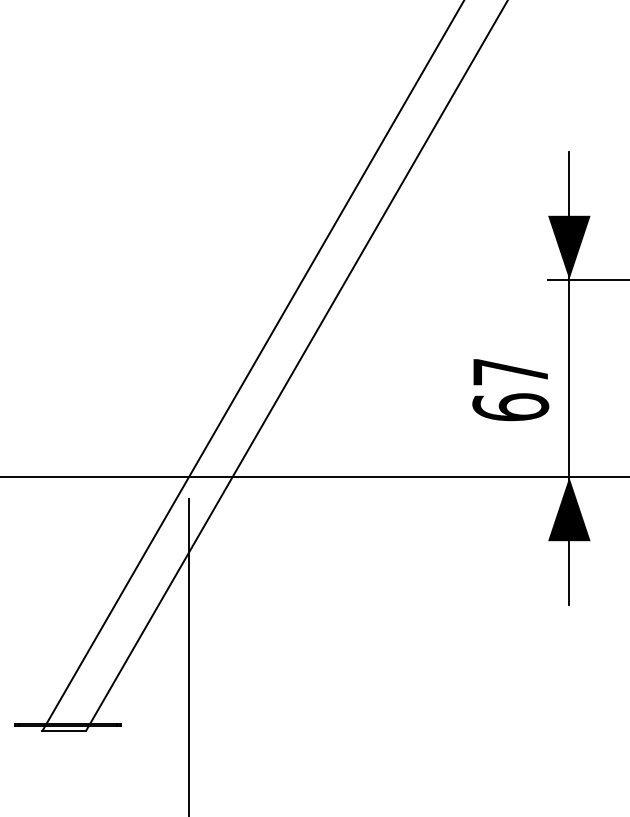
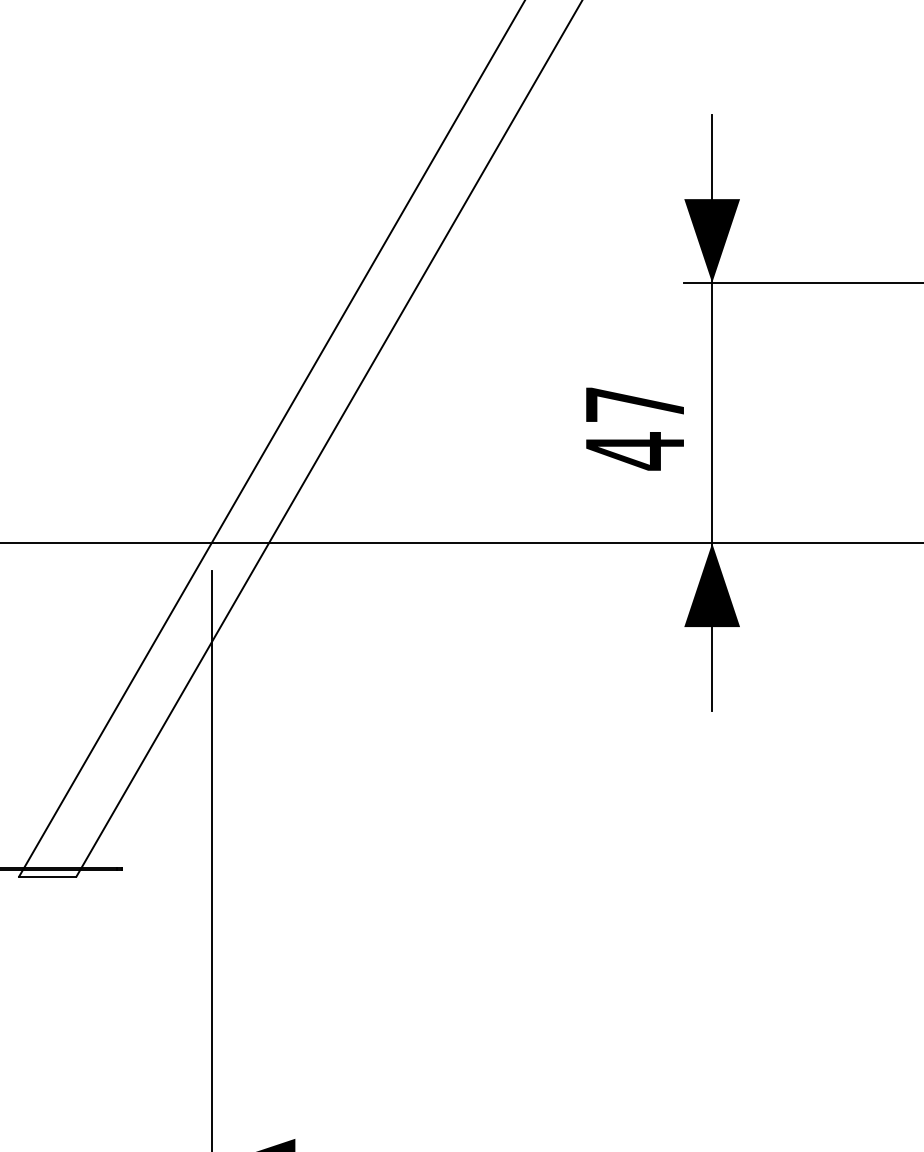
text: (510, 407) -> (634, 451), 67 -> 47

